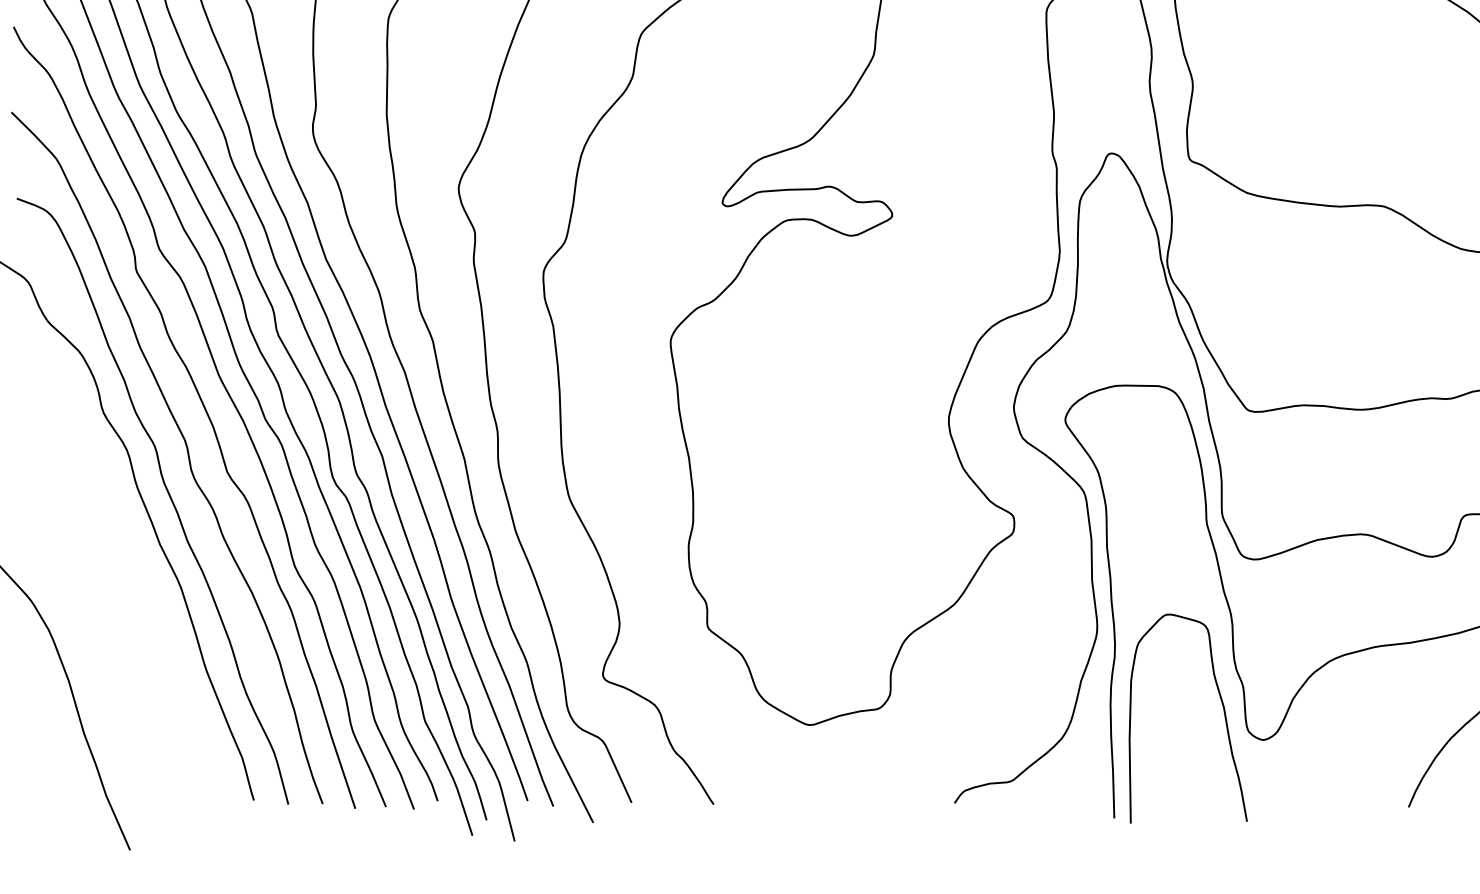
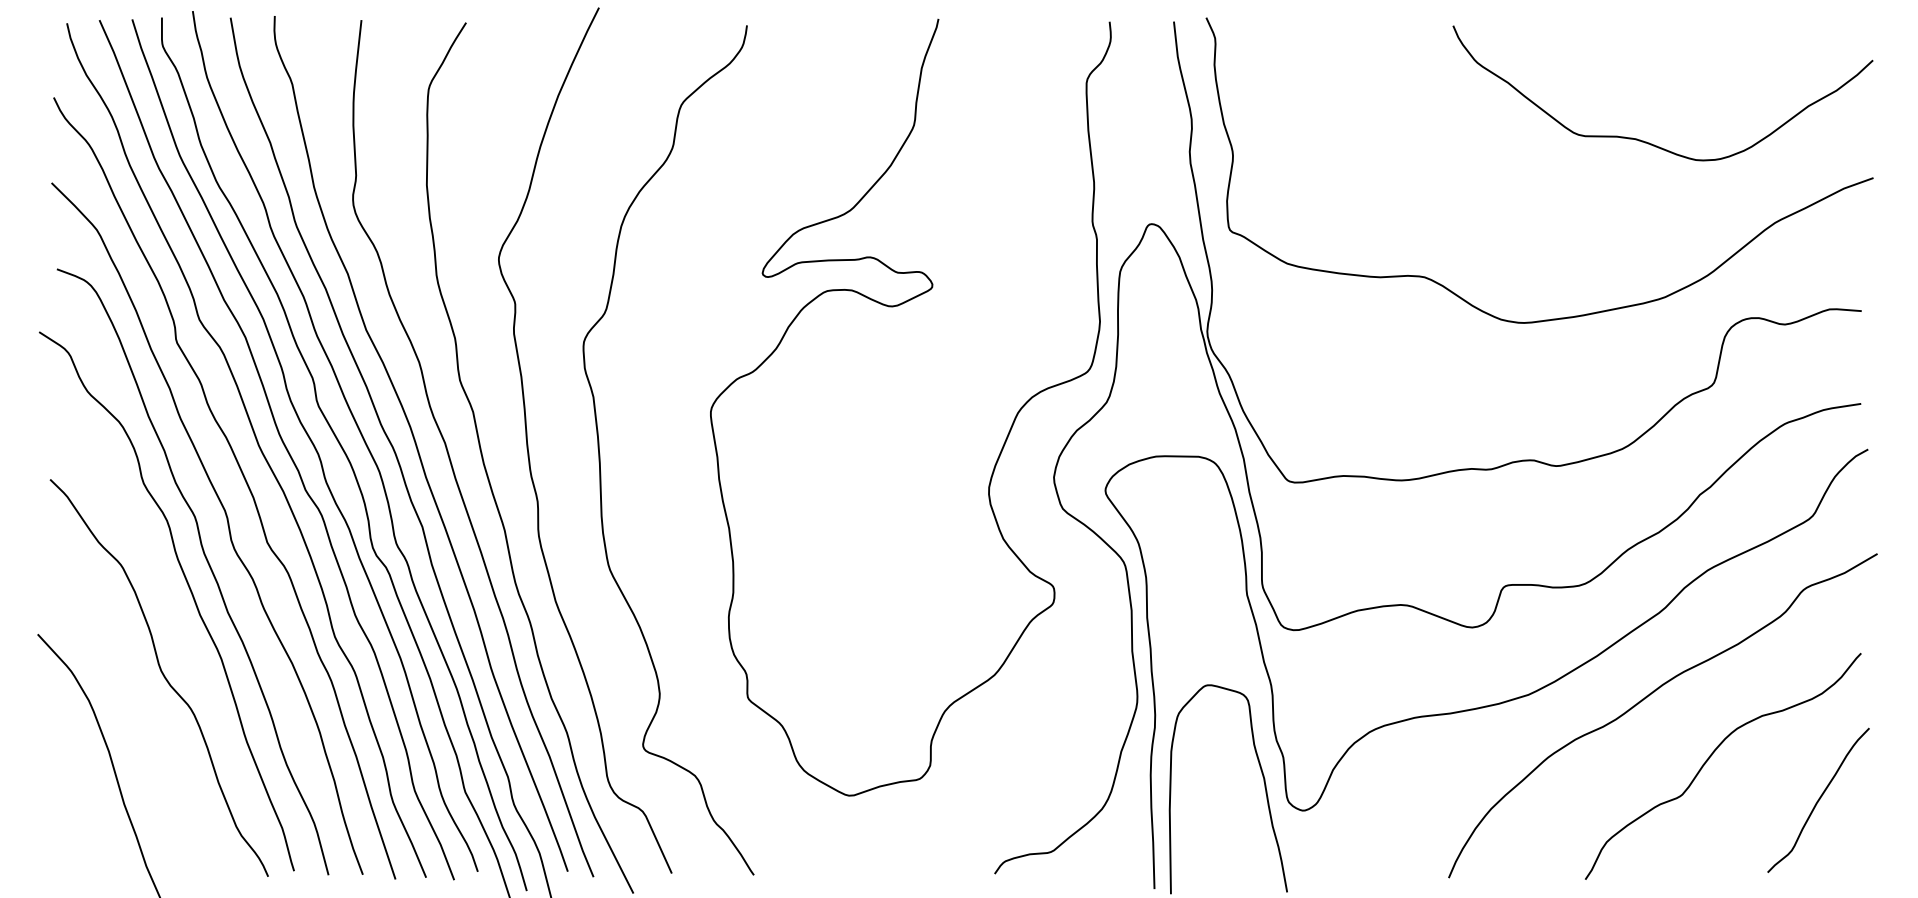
curve: (122, 604) -> (162, 675), added

